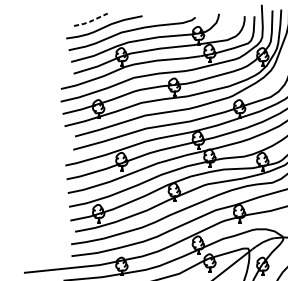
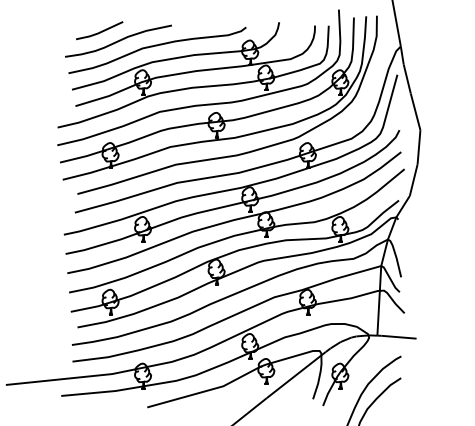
line: (90, 21) -> (99, 32), dashed -> solid

